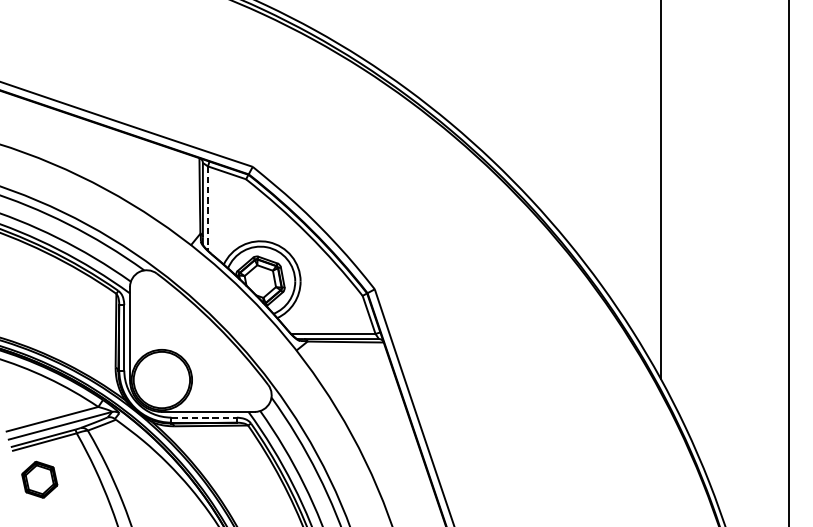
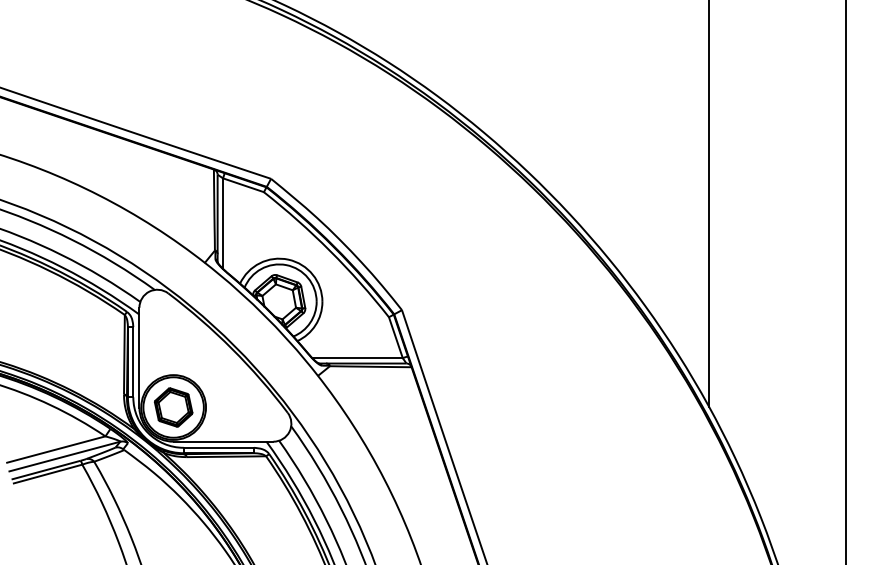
line: (208, 209) -> (223, 224), dashed -> solid
line: (204, 417) -> (219, 447), dashed -> solid
part: (39, 479) -> (173, 407), moved

